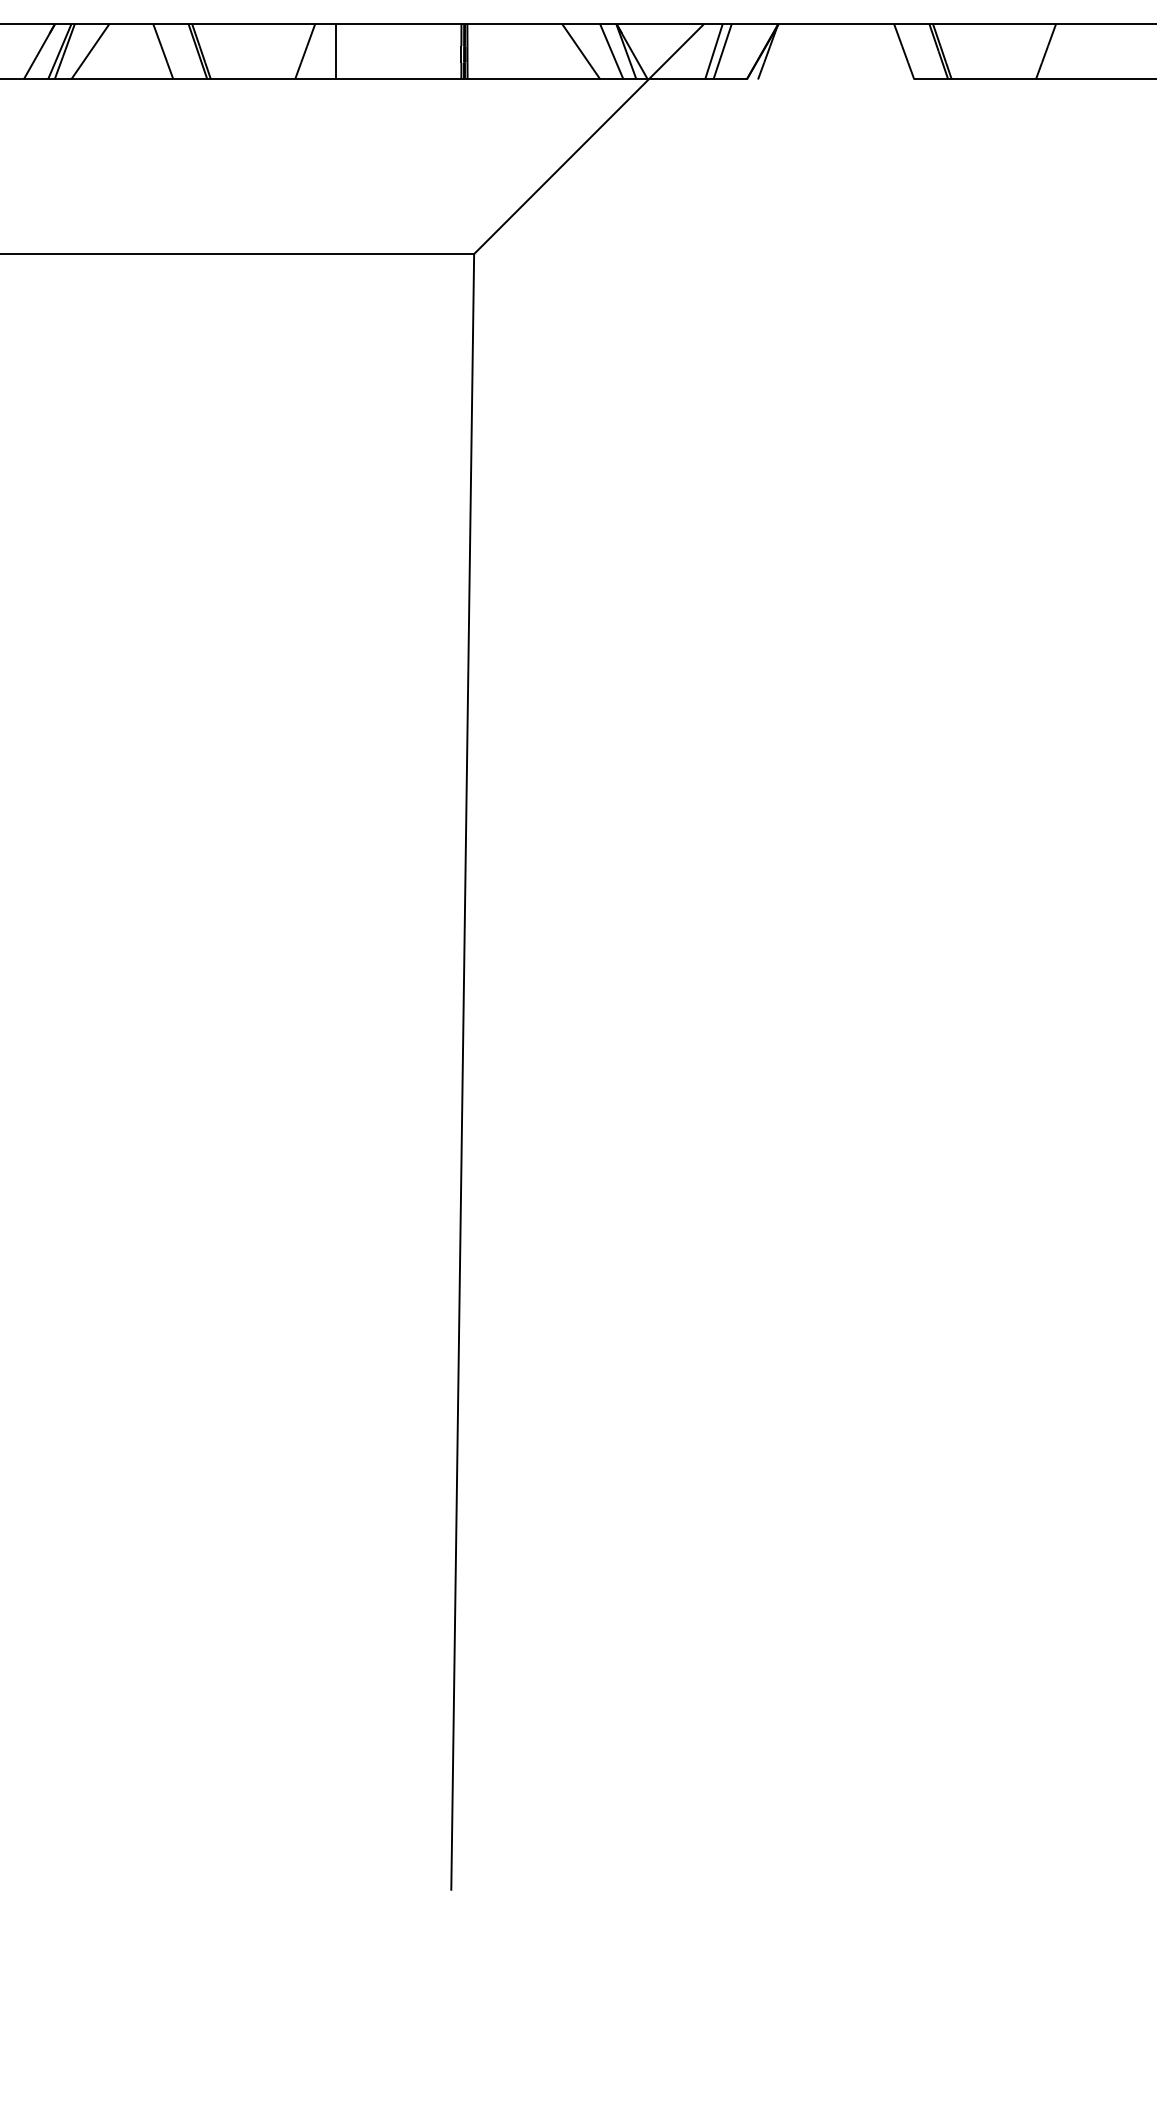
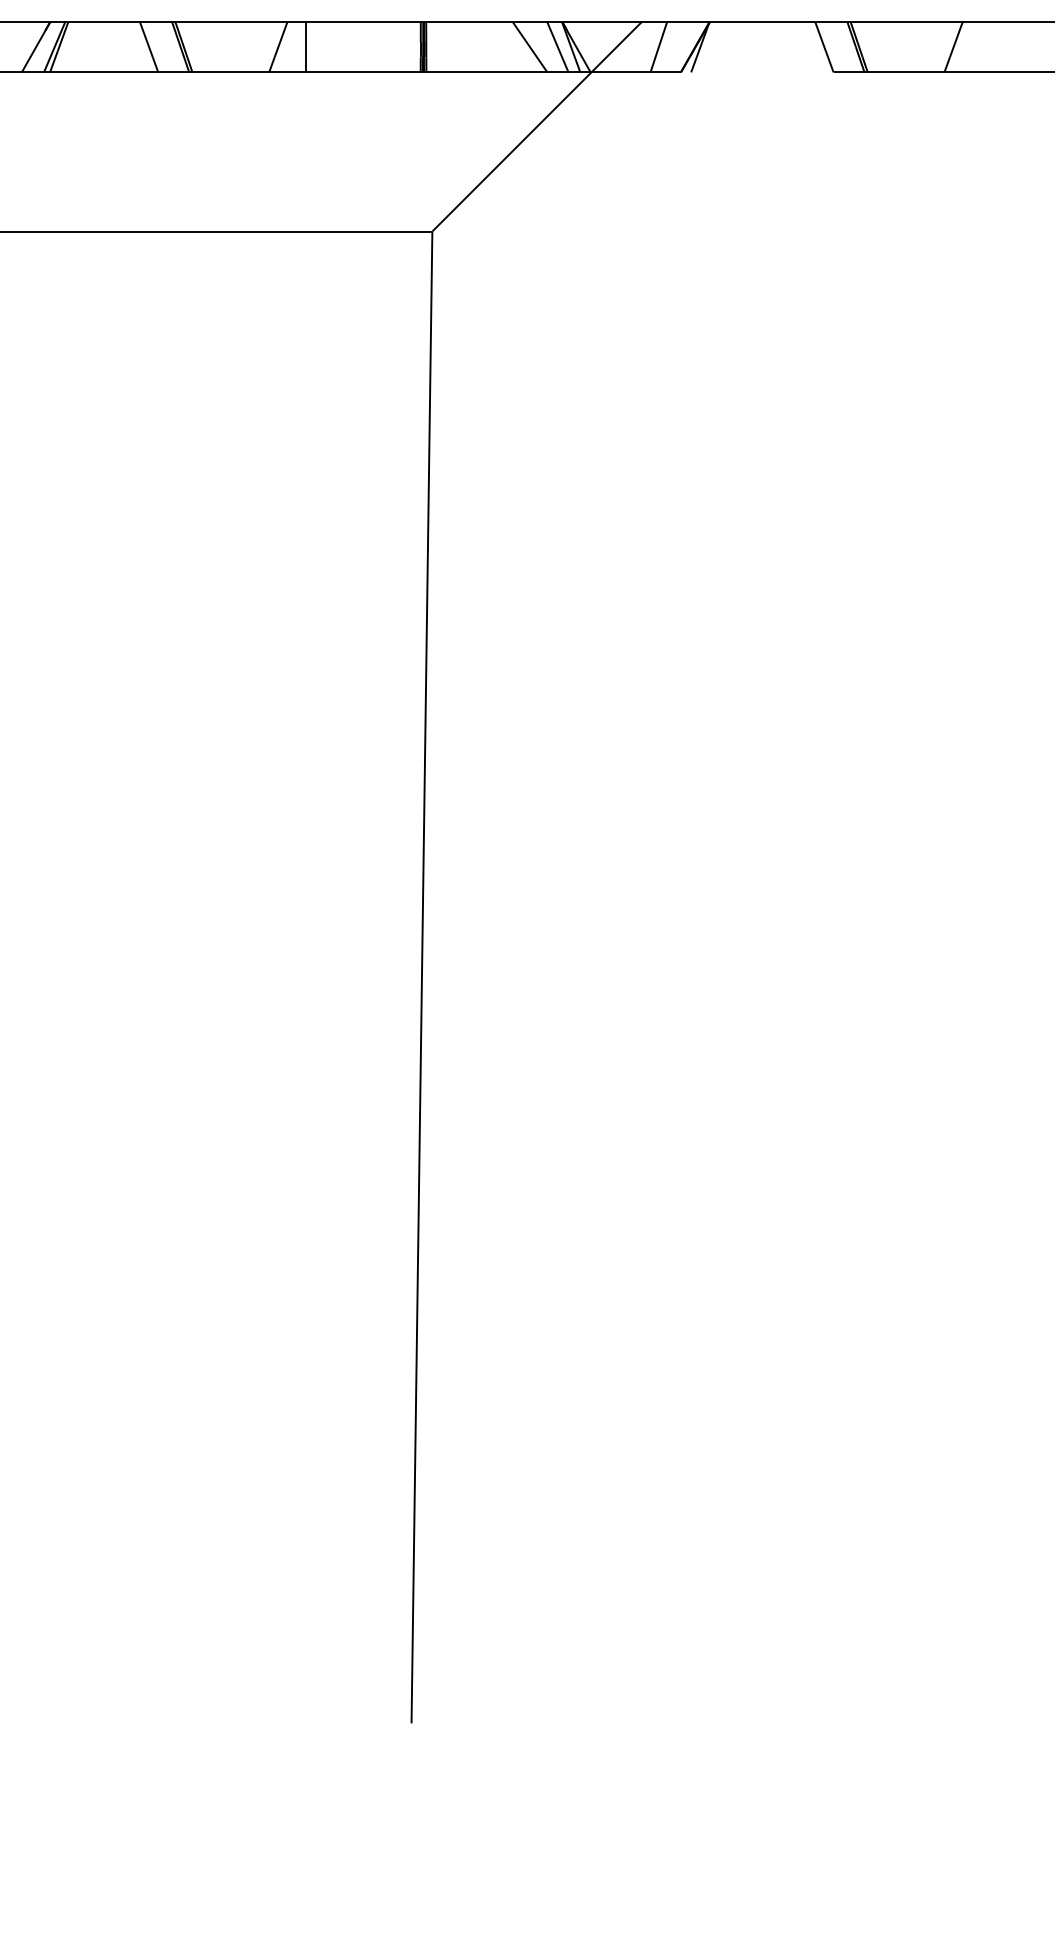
line: (90, 51) -> (82, 46), removed
line: (713, 51) -> (650, 46), removed

